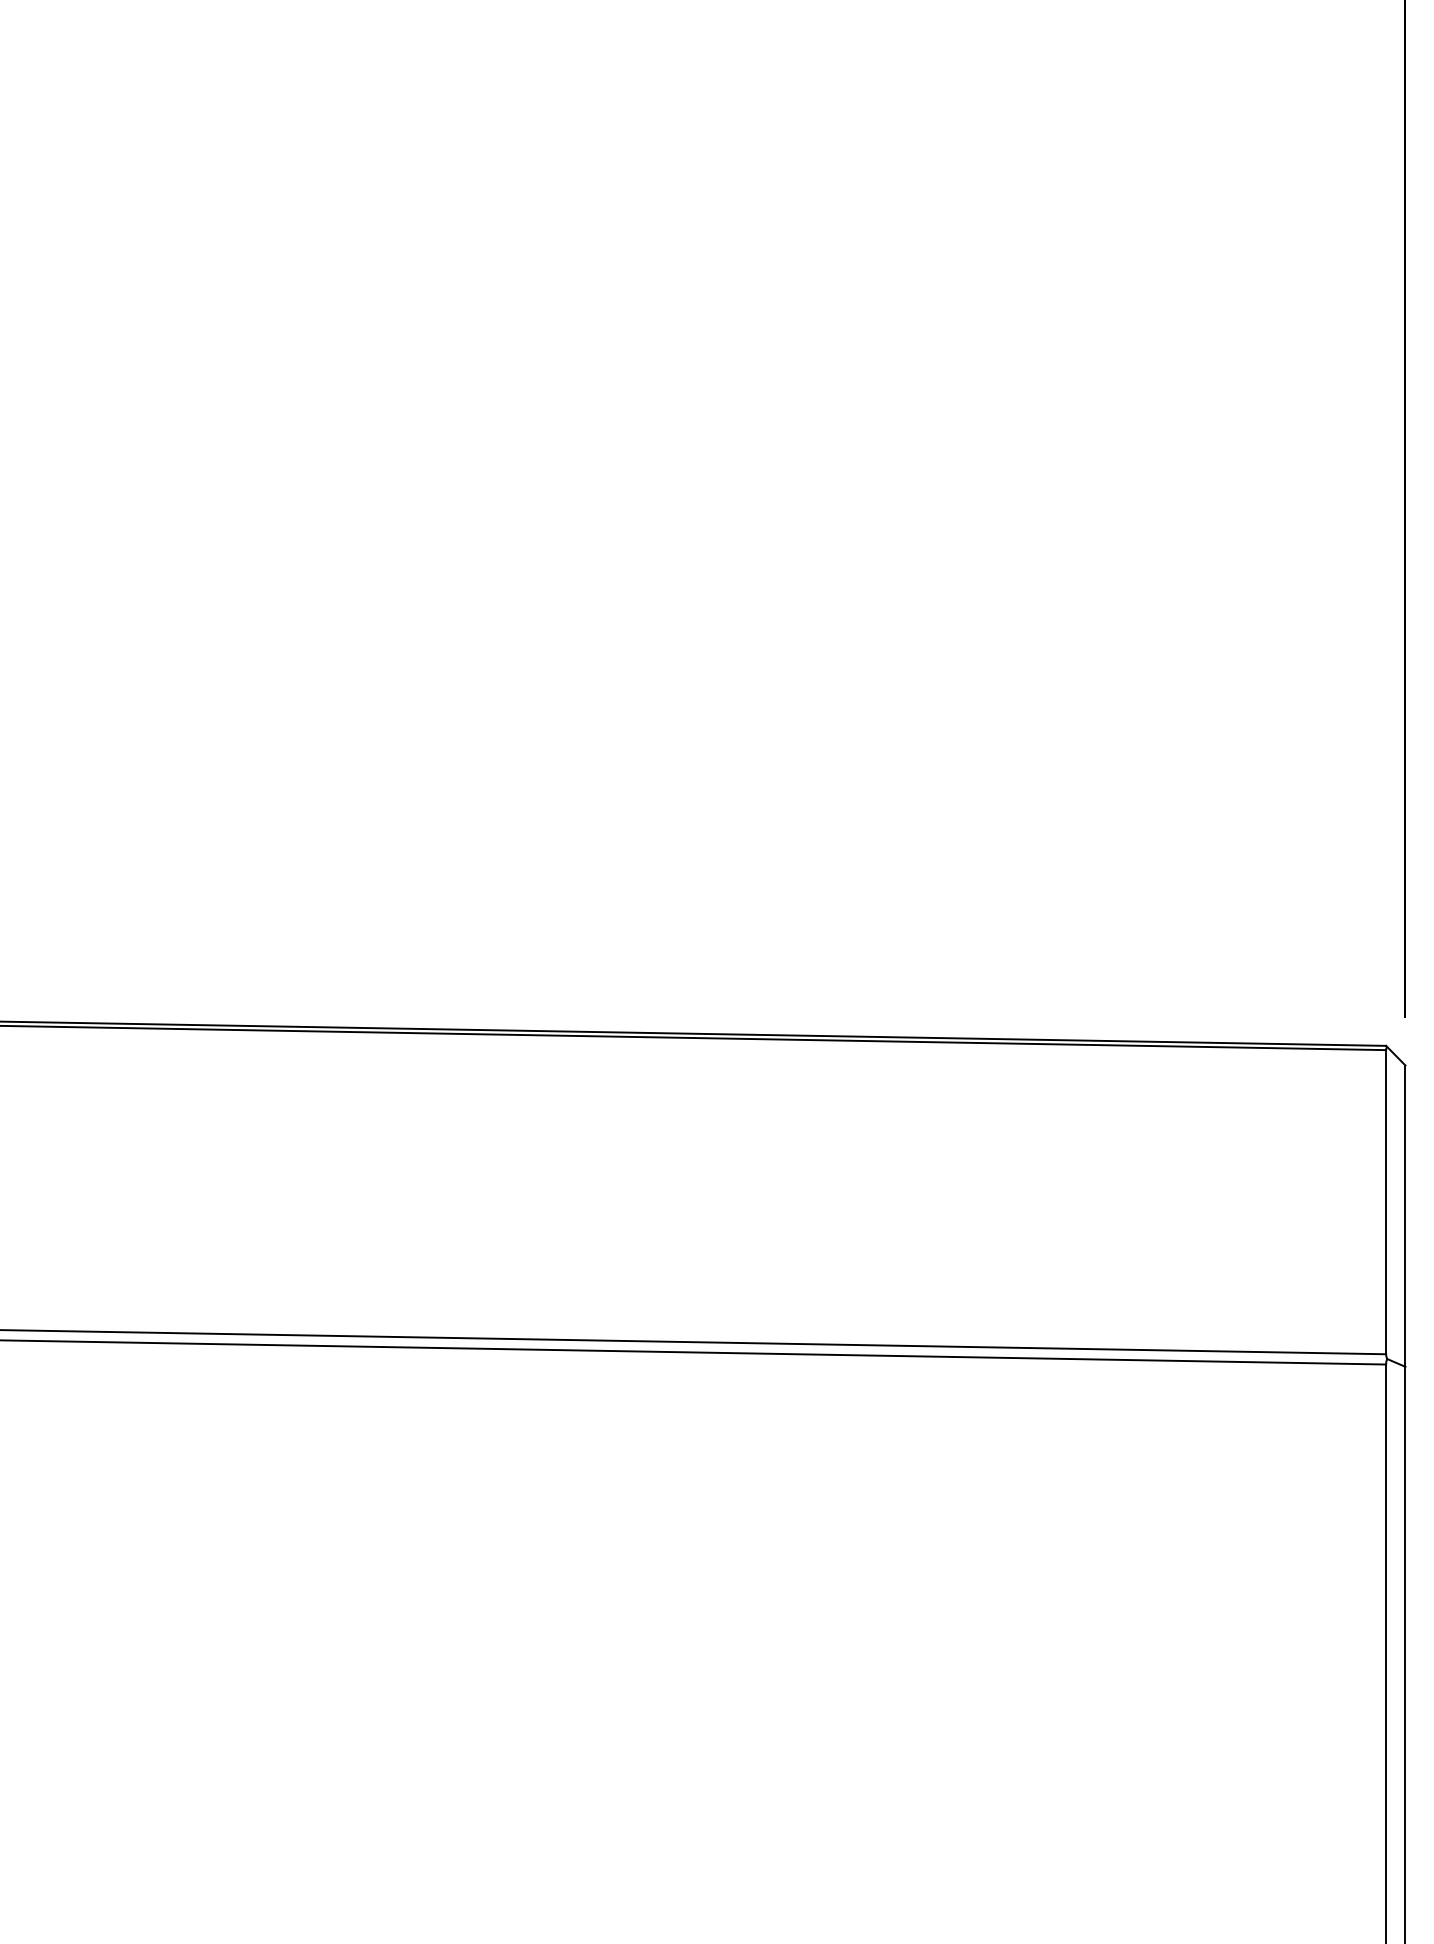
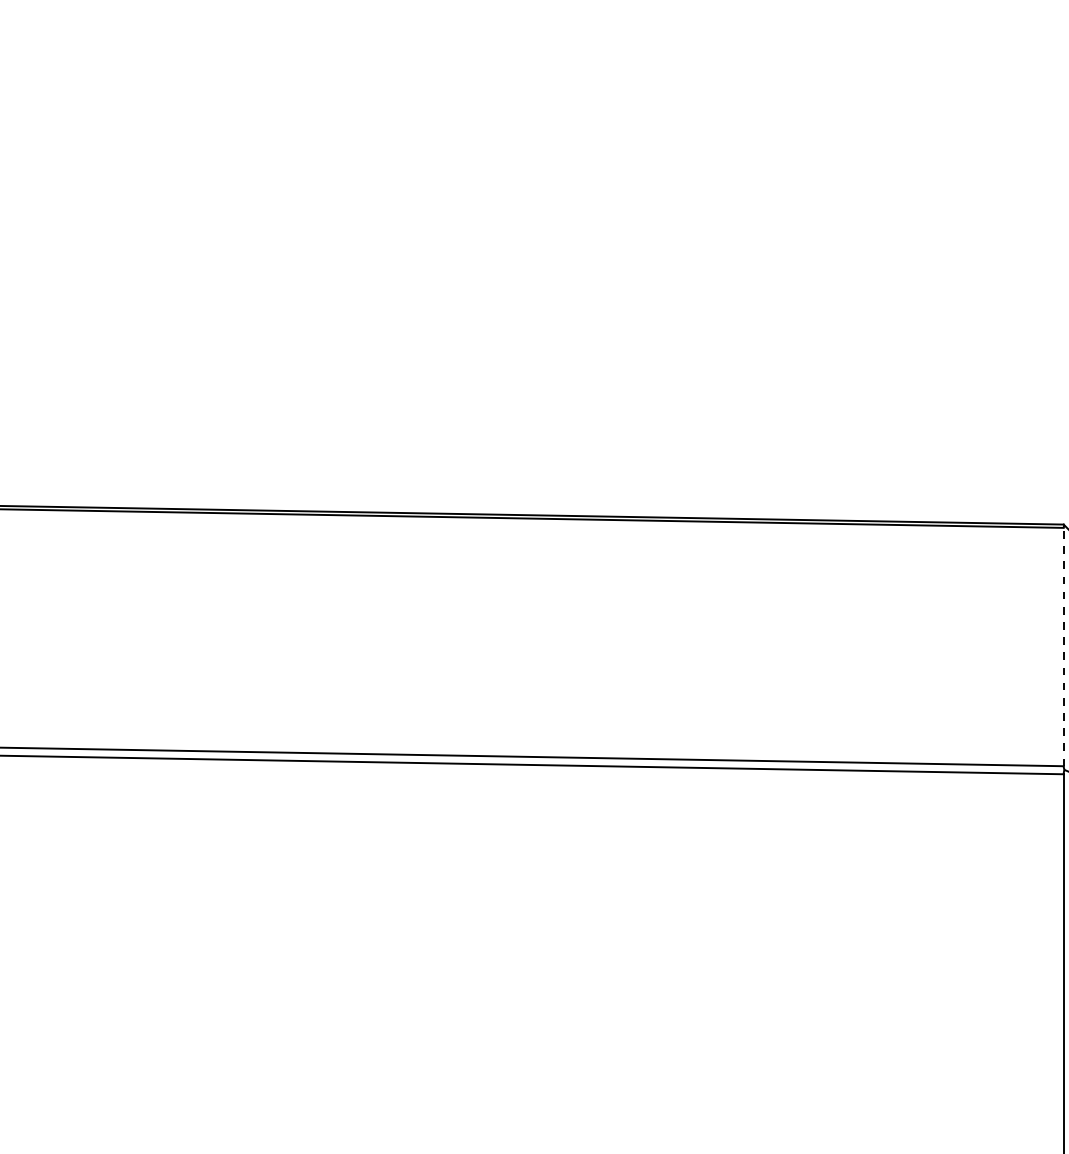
line: (1386, 1201) -> (1064, 646), solid -> dashed

